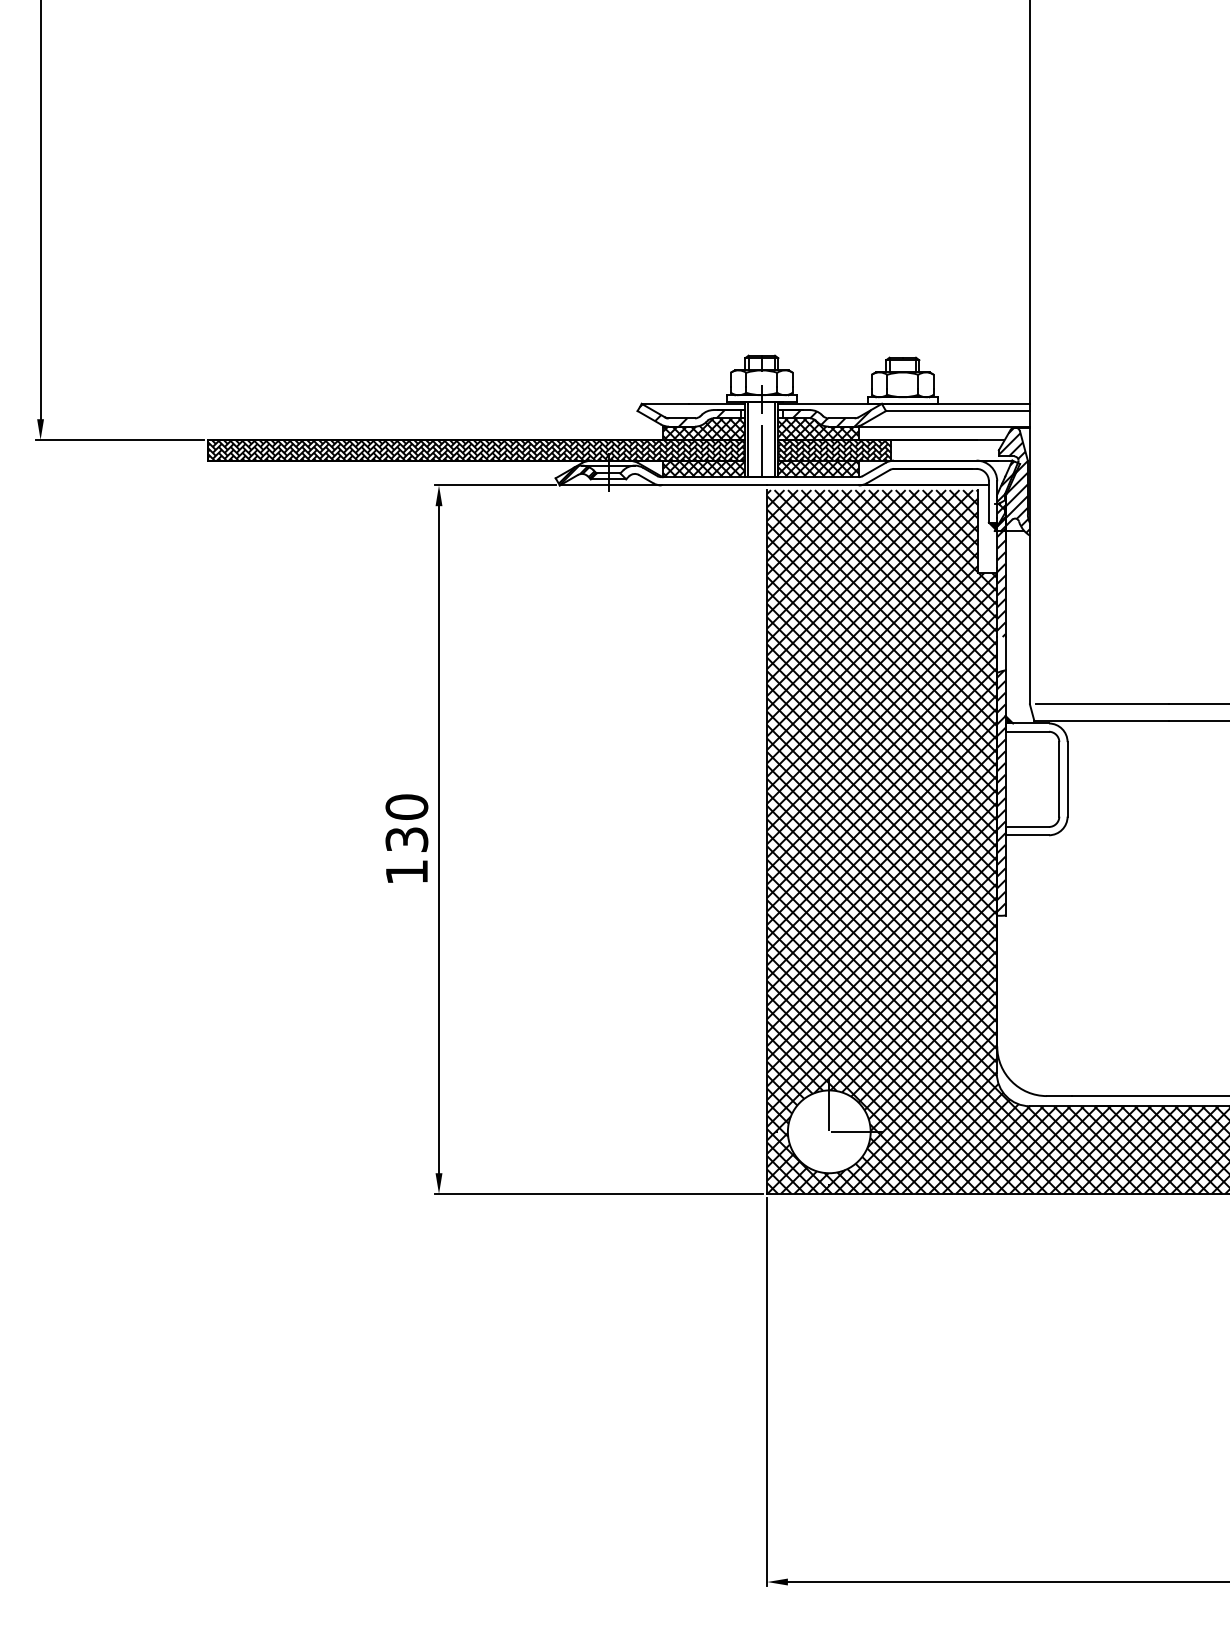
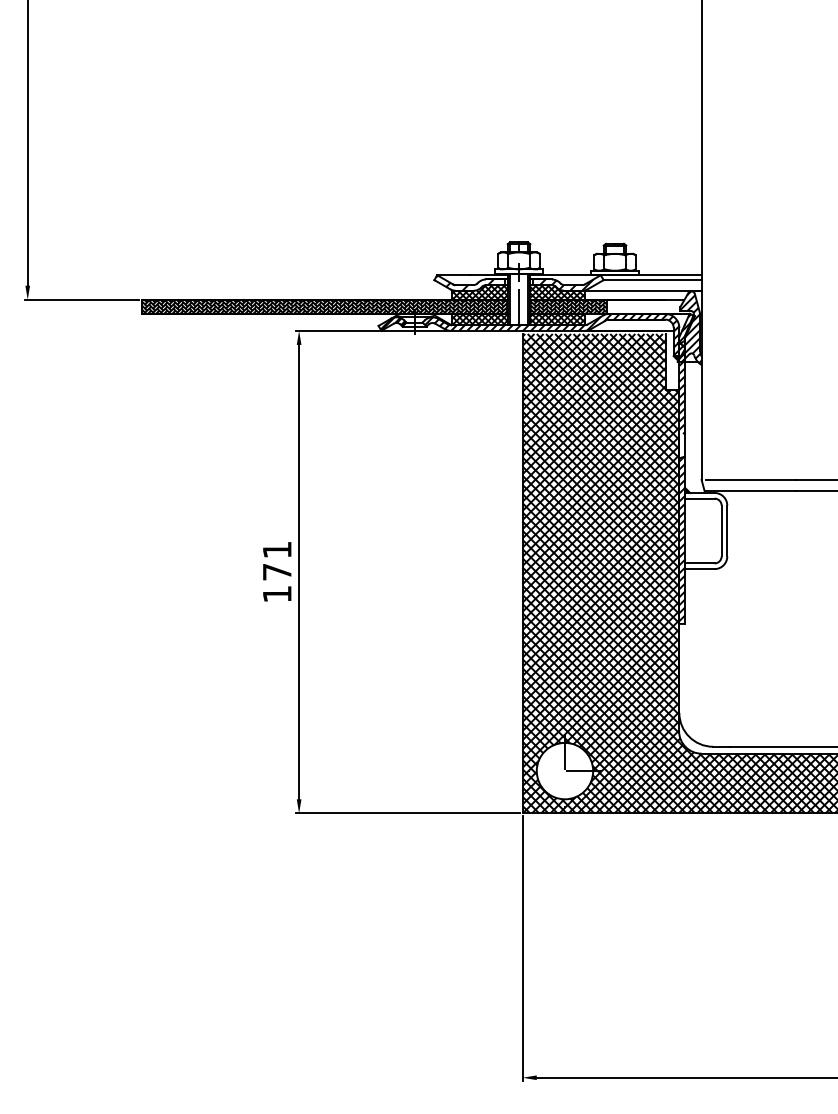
hatch: (810, 490) -> (552, 334), added
text: (405, 822) -> (276, 560), 130 -> 171

